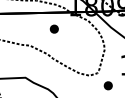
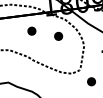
part: (79, 36) -> (57, 35), added

